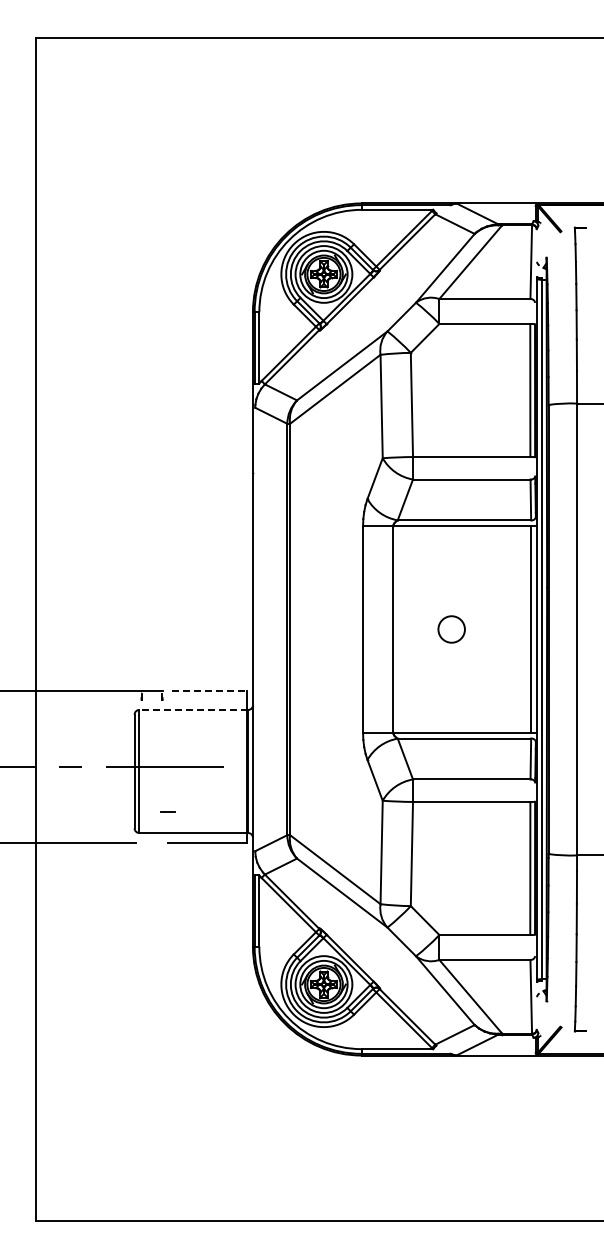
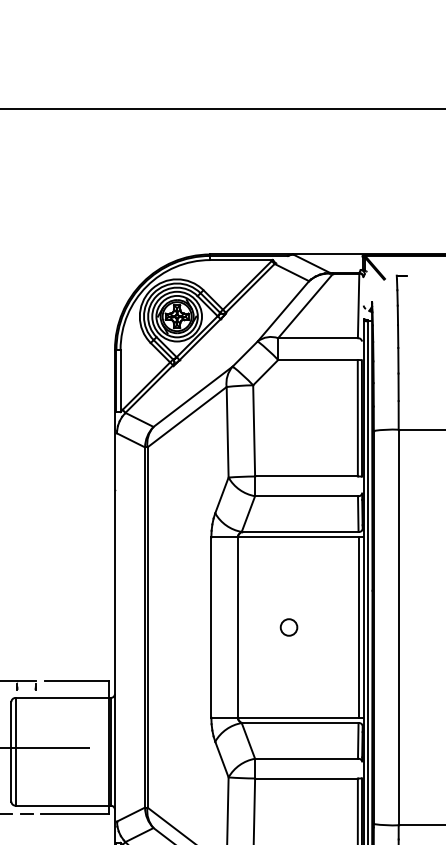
circle: (451, 629) -> (288, 627), size x0.71
line: (210, 691) -> (77, 681), dashed -> solid
line: (193, 709) -> (62, 697), dashed -> solid
line: (167, 811) -> (26, 813), moved

